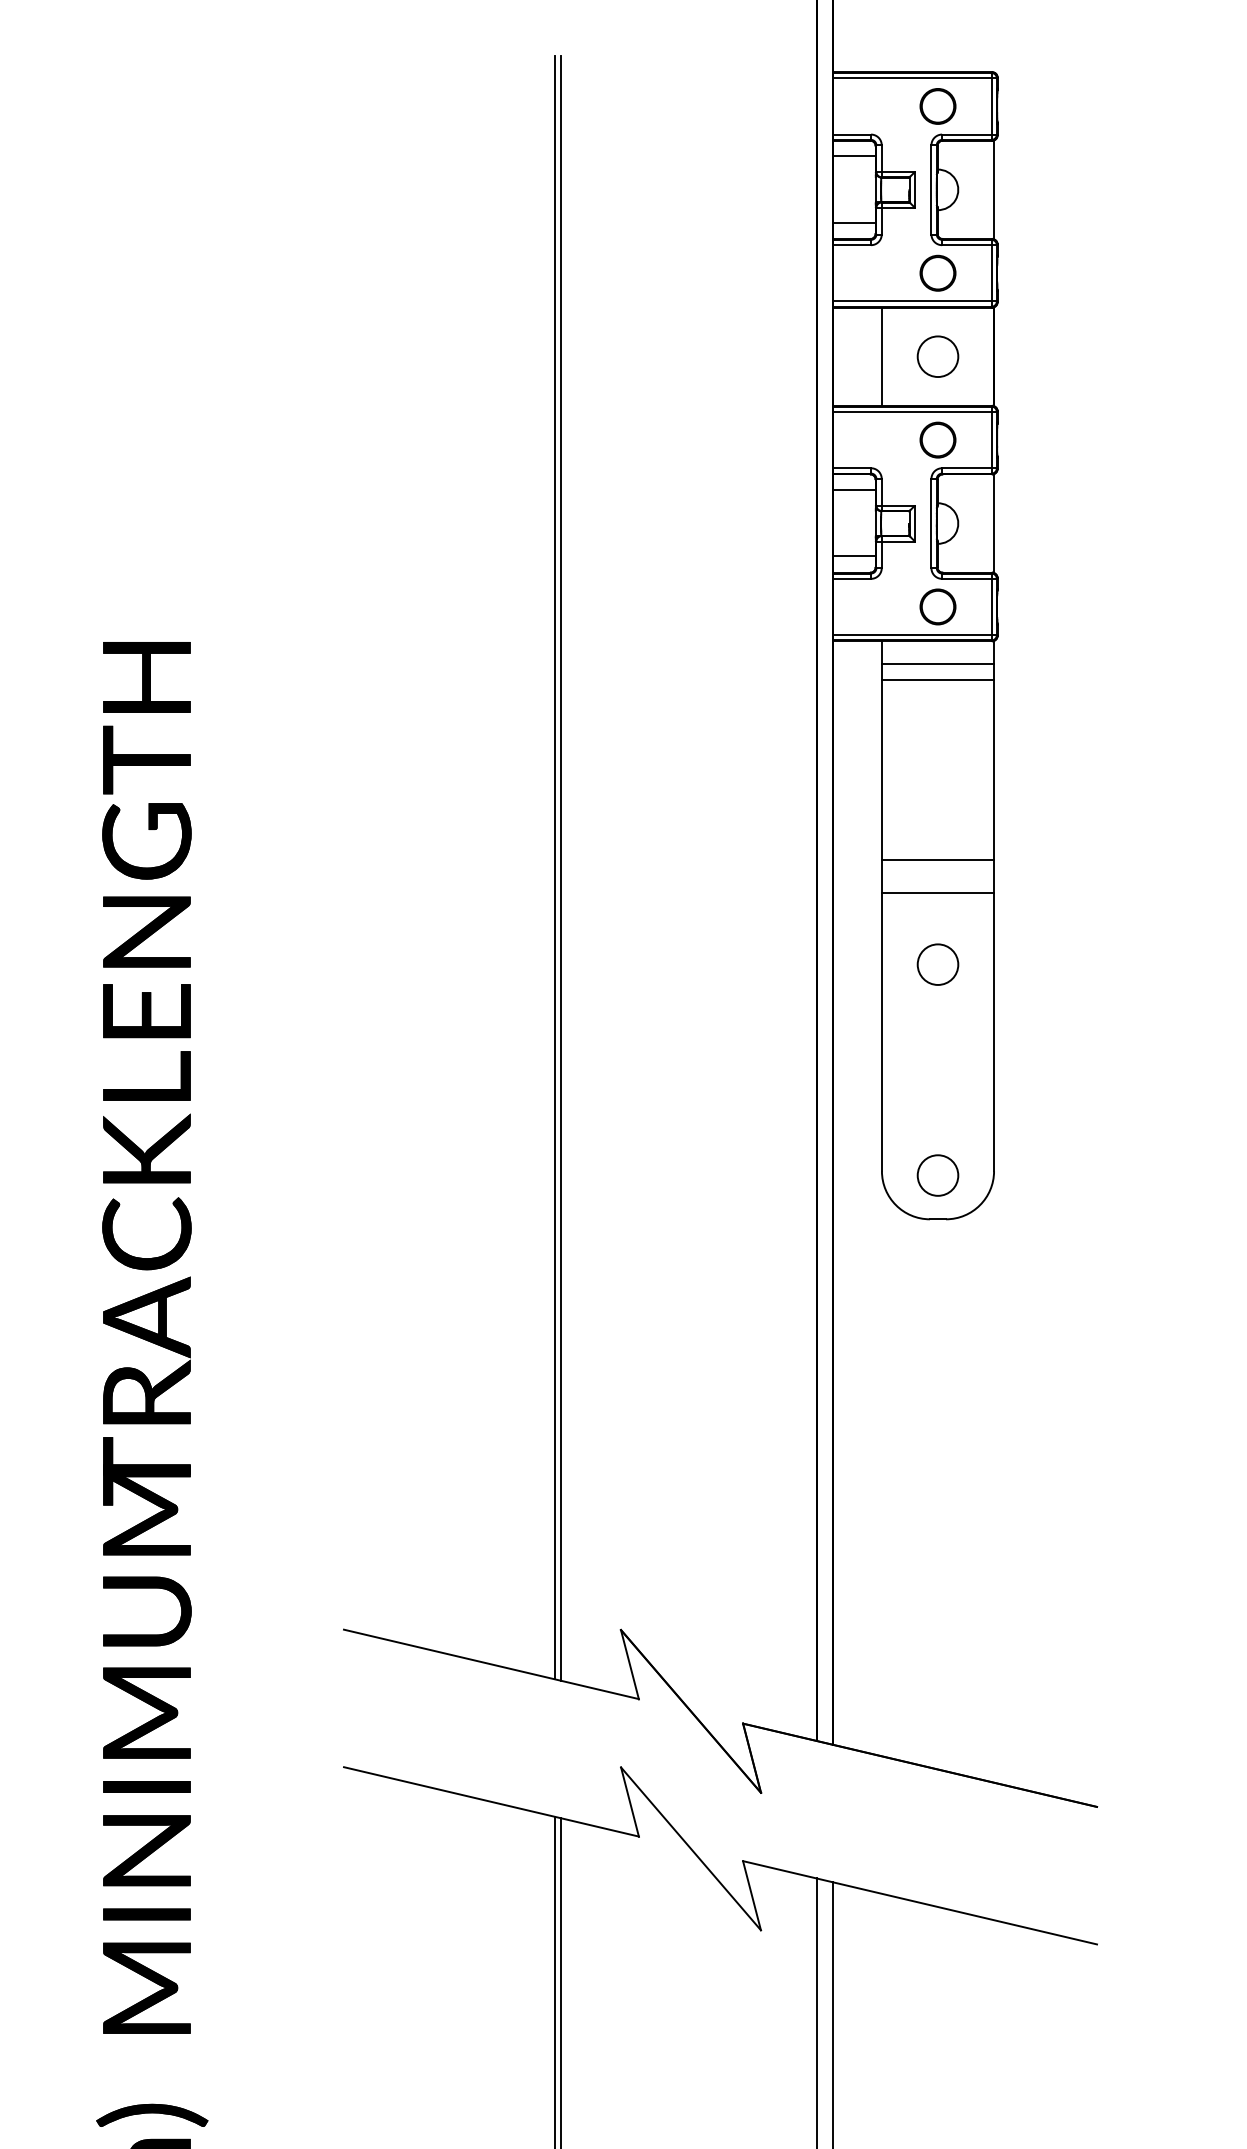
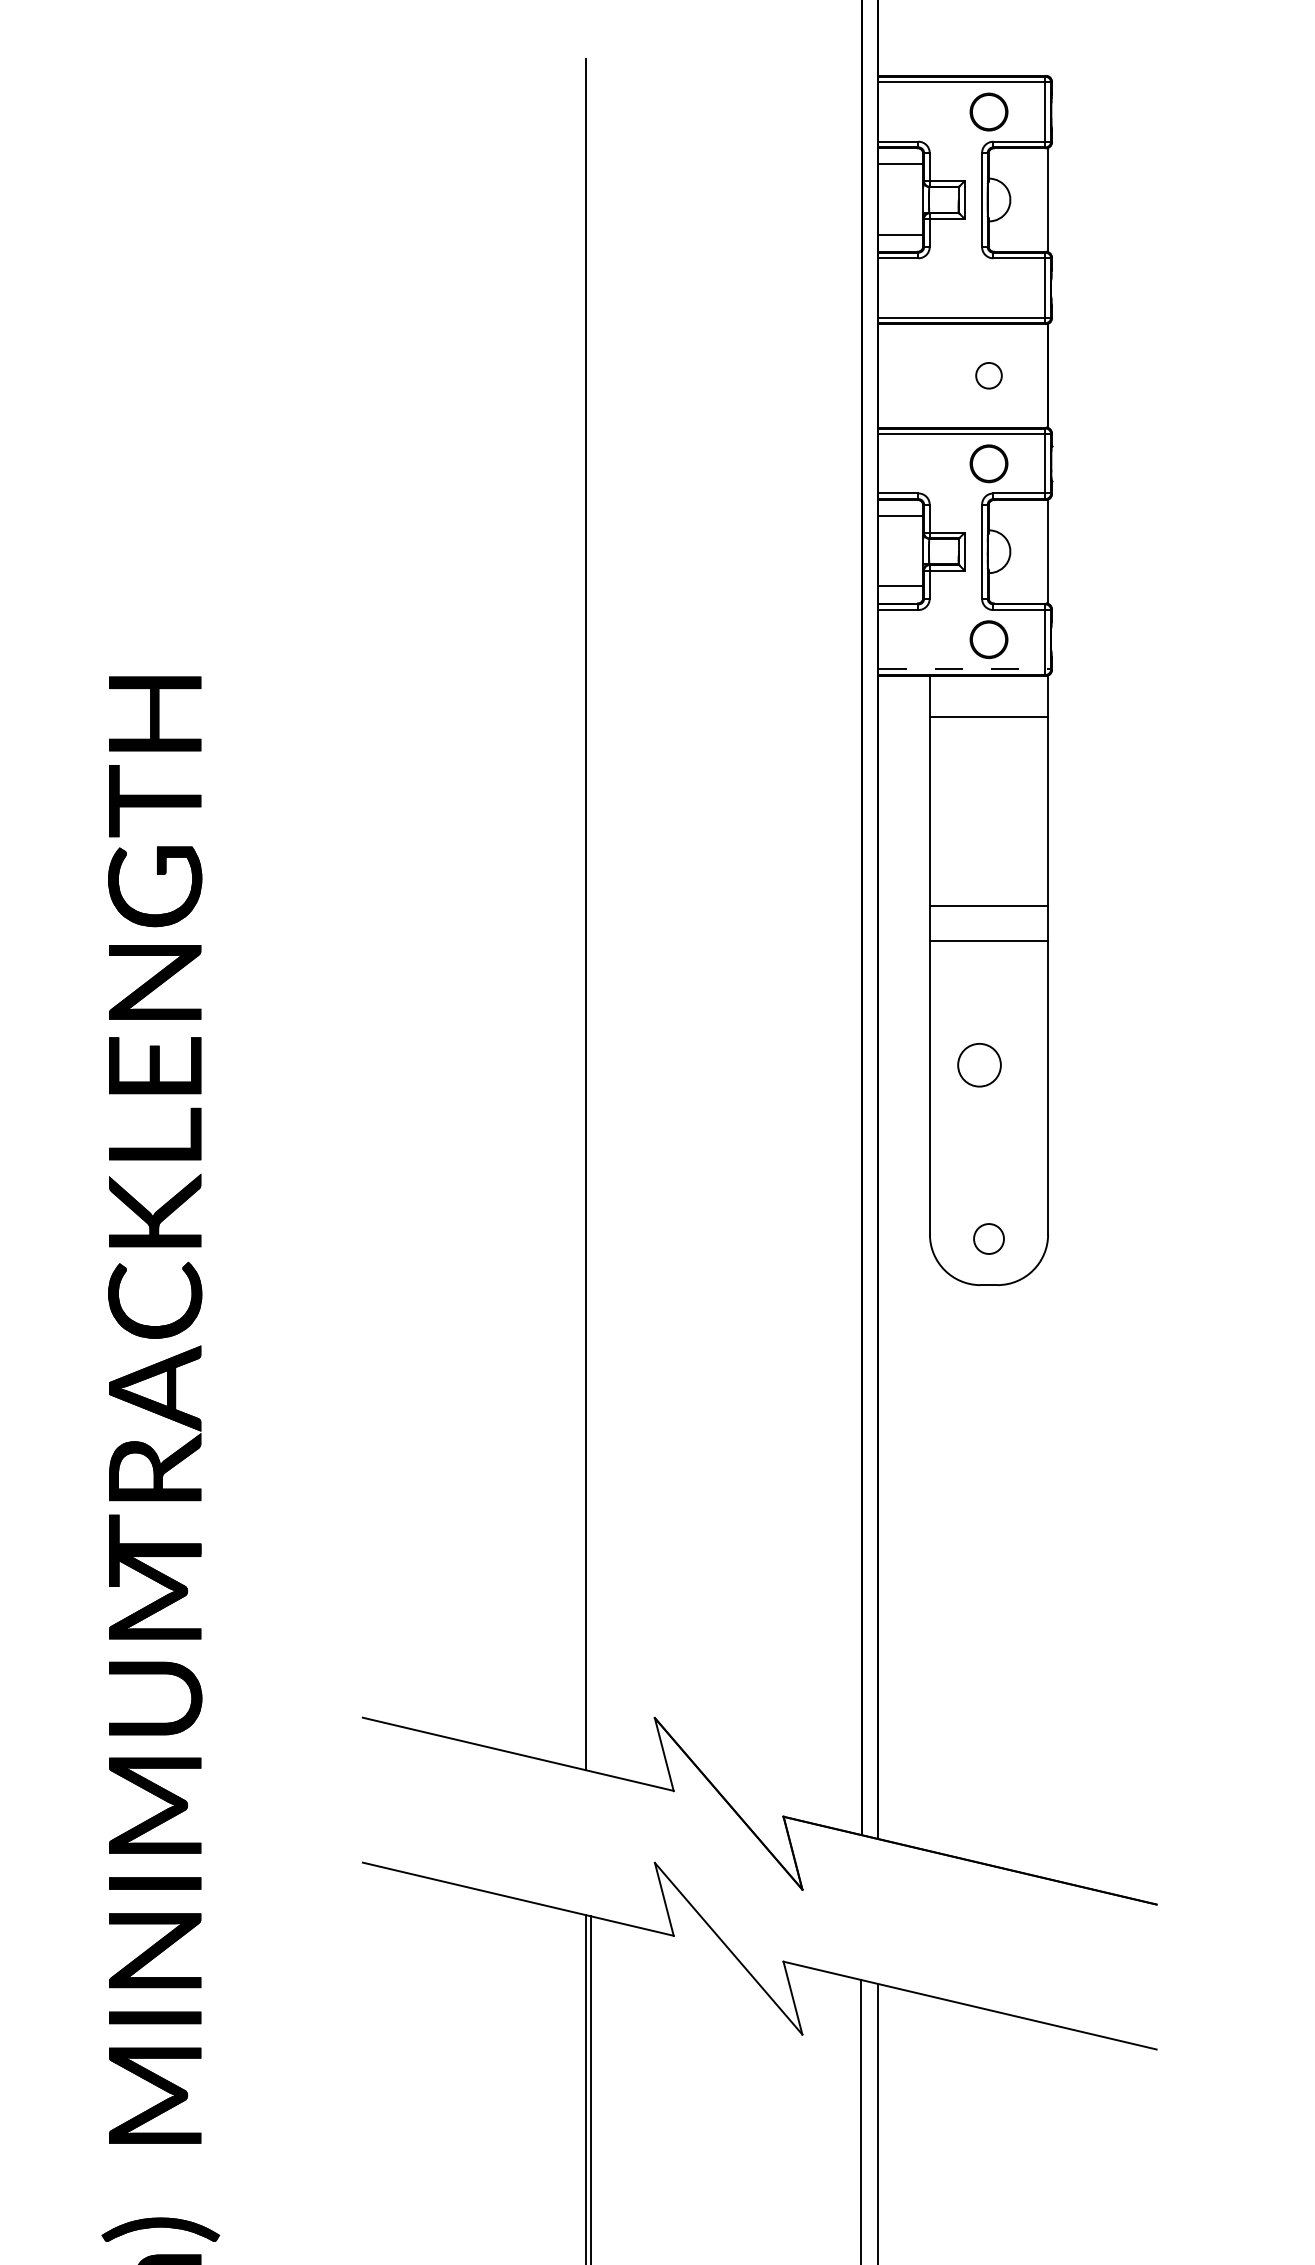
circle: (937, 272) -> (988, 287), removed
line: (881, 356) -> (929, 375), removed
circle: (937, 356) -> (988, 375), size x0.6
line: (914, 635) -> (964, 669), solid -> dashed
line: (937, 663) -> (988, 699), removed
line: (560, 868) -> (591, 915), removed
circle: (937, 964) -> (979, 1065), moved
circle: (937, 1175) -> (988, 1238), size x0.7

